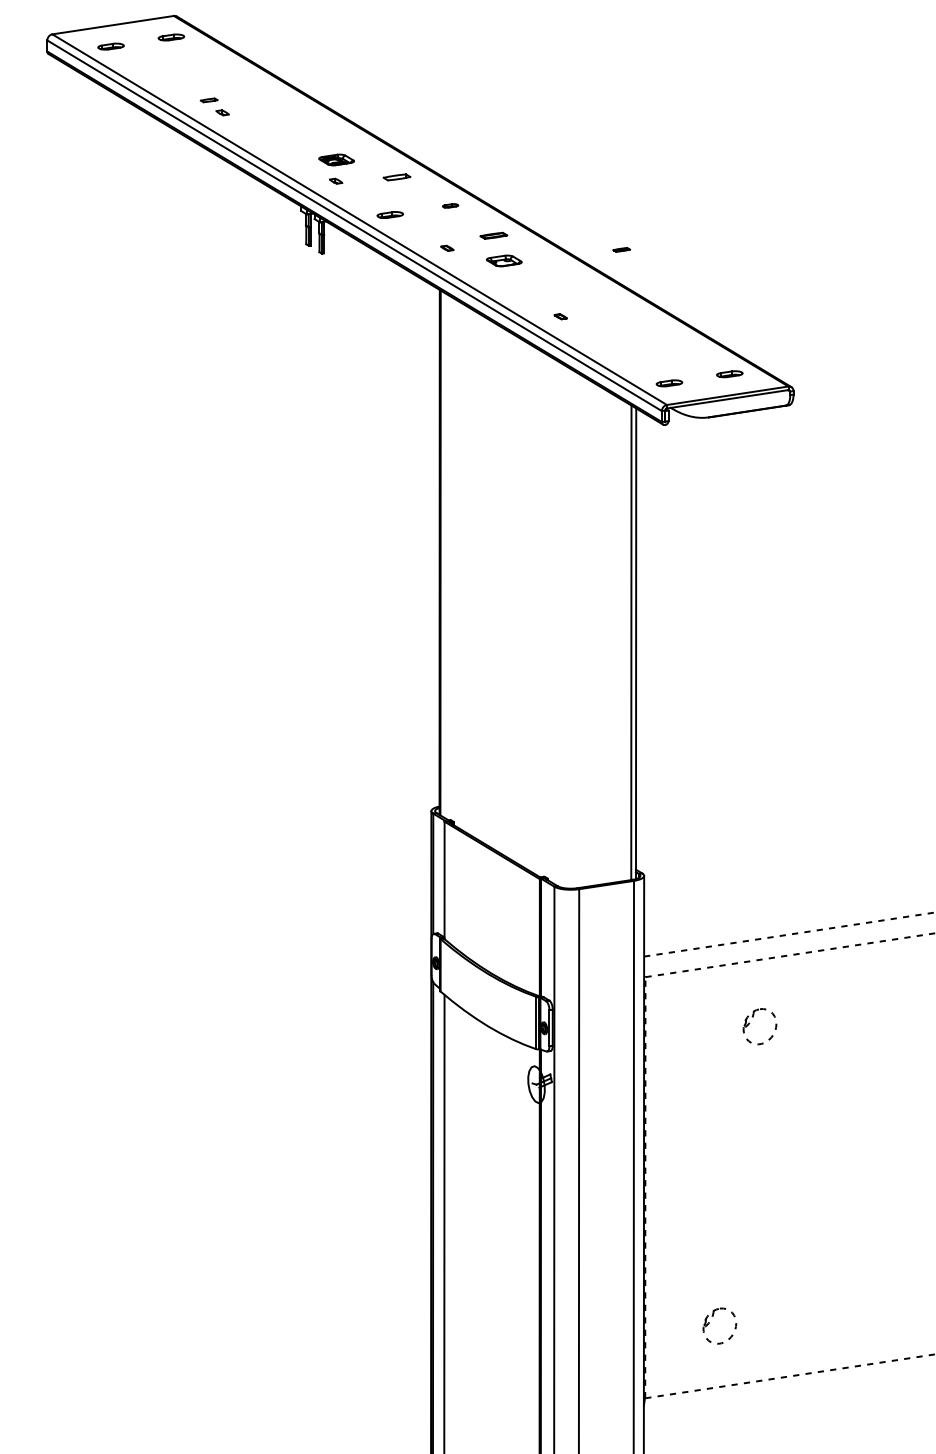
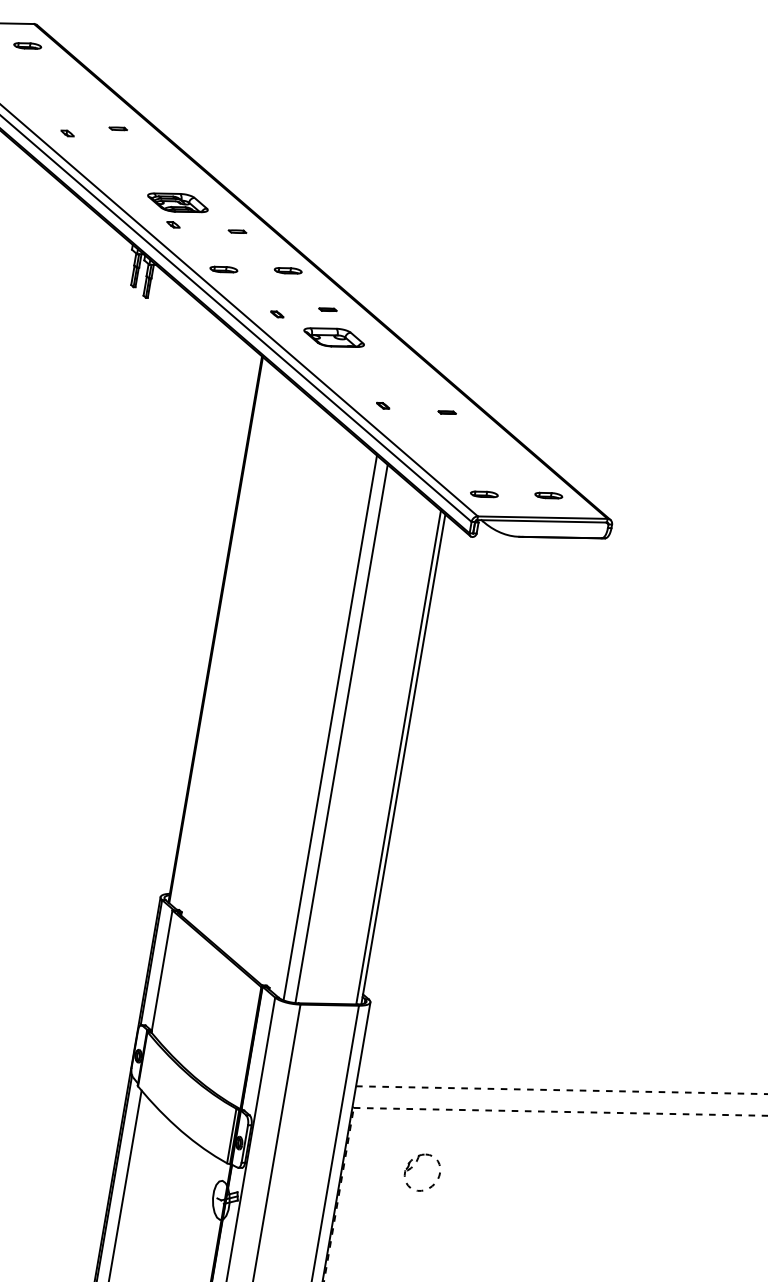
part: (208, 100) -> (117, 128), moved
part: (336, 159) -> (177, 202), size x1.67
part: (396, 177) -> (236, 231), size x0.62
part: (450, 205) -> (288, 270), size x1.67
part: (493, 235) -> (327, 309), size x0.62
part: (621, 249) -> (447, 412), moved
part: (504, 260) -> (334, 337), size x1.67
line: (562, 625) -> (330, 727), added
line: (574, 629) -> (341, 733), added
part: (750, 1023) -> (413, 1167), moved

